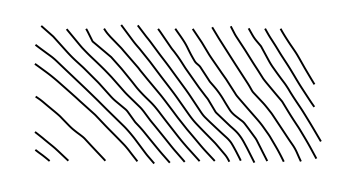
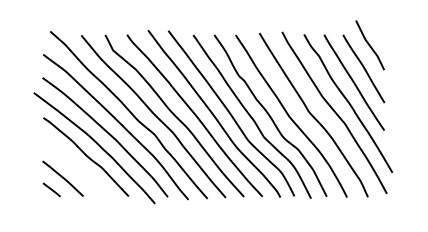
curve: (302, 37) -> (369, 45), added
curve: (79, 119) -> (97, 145), added

